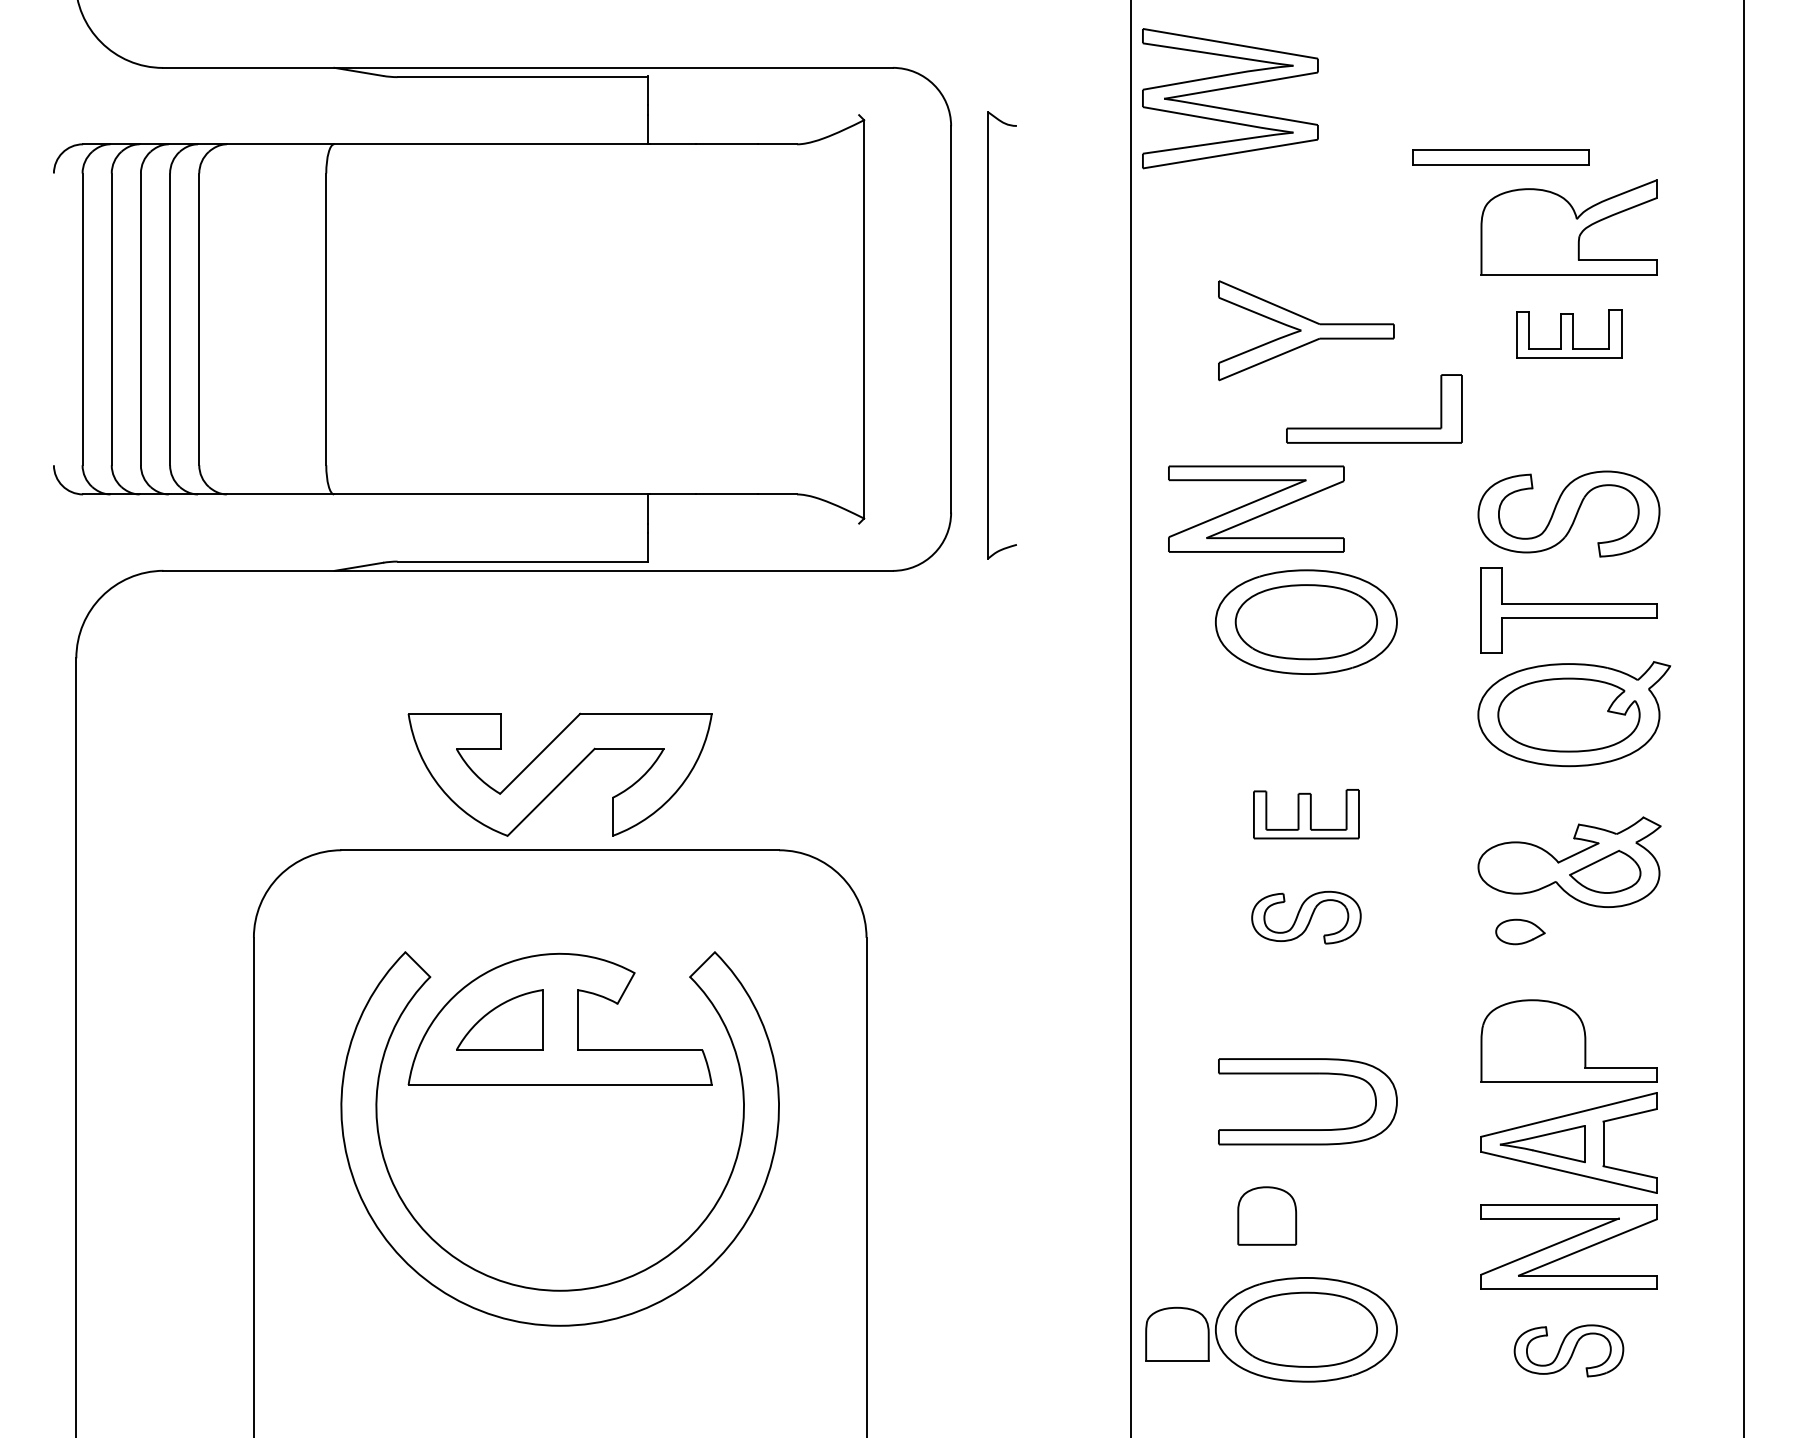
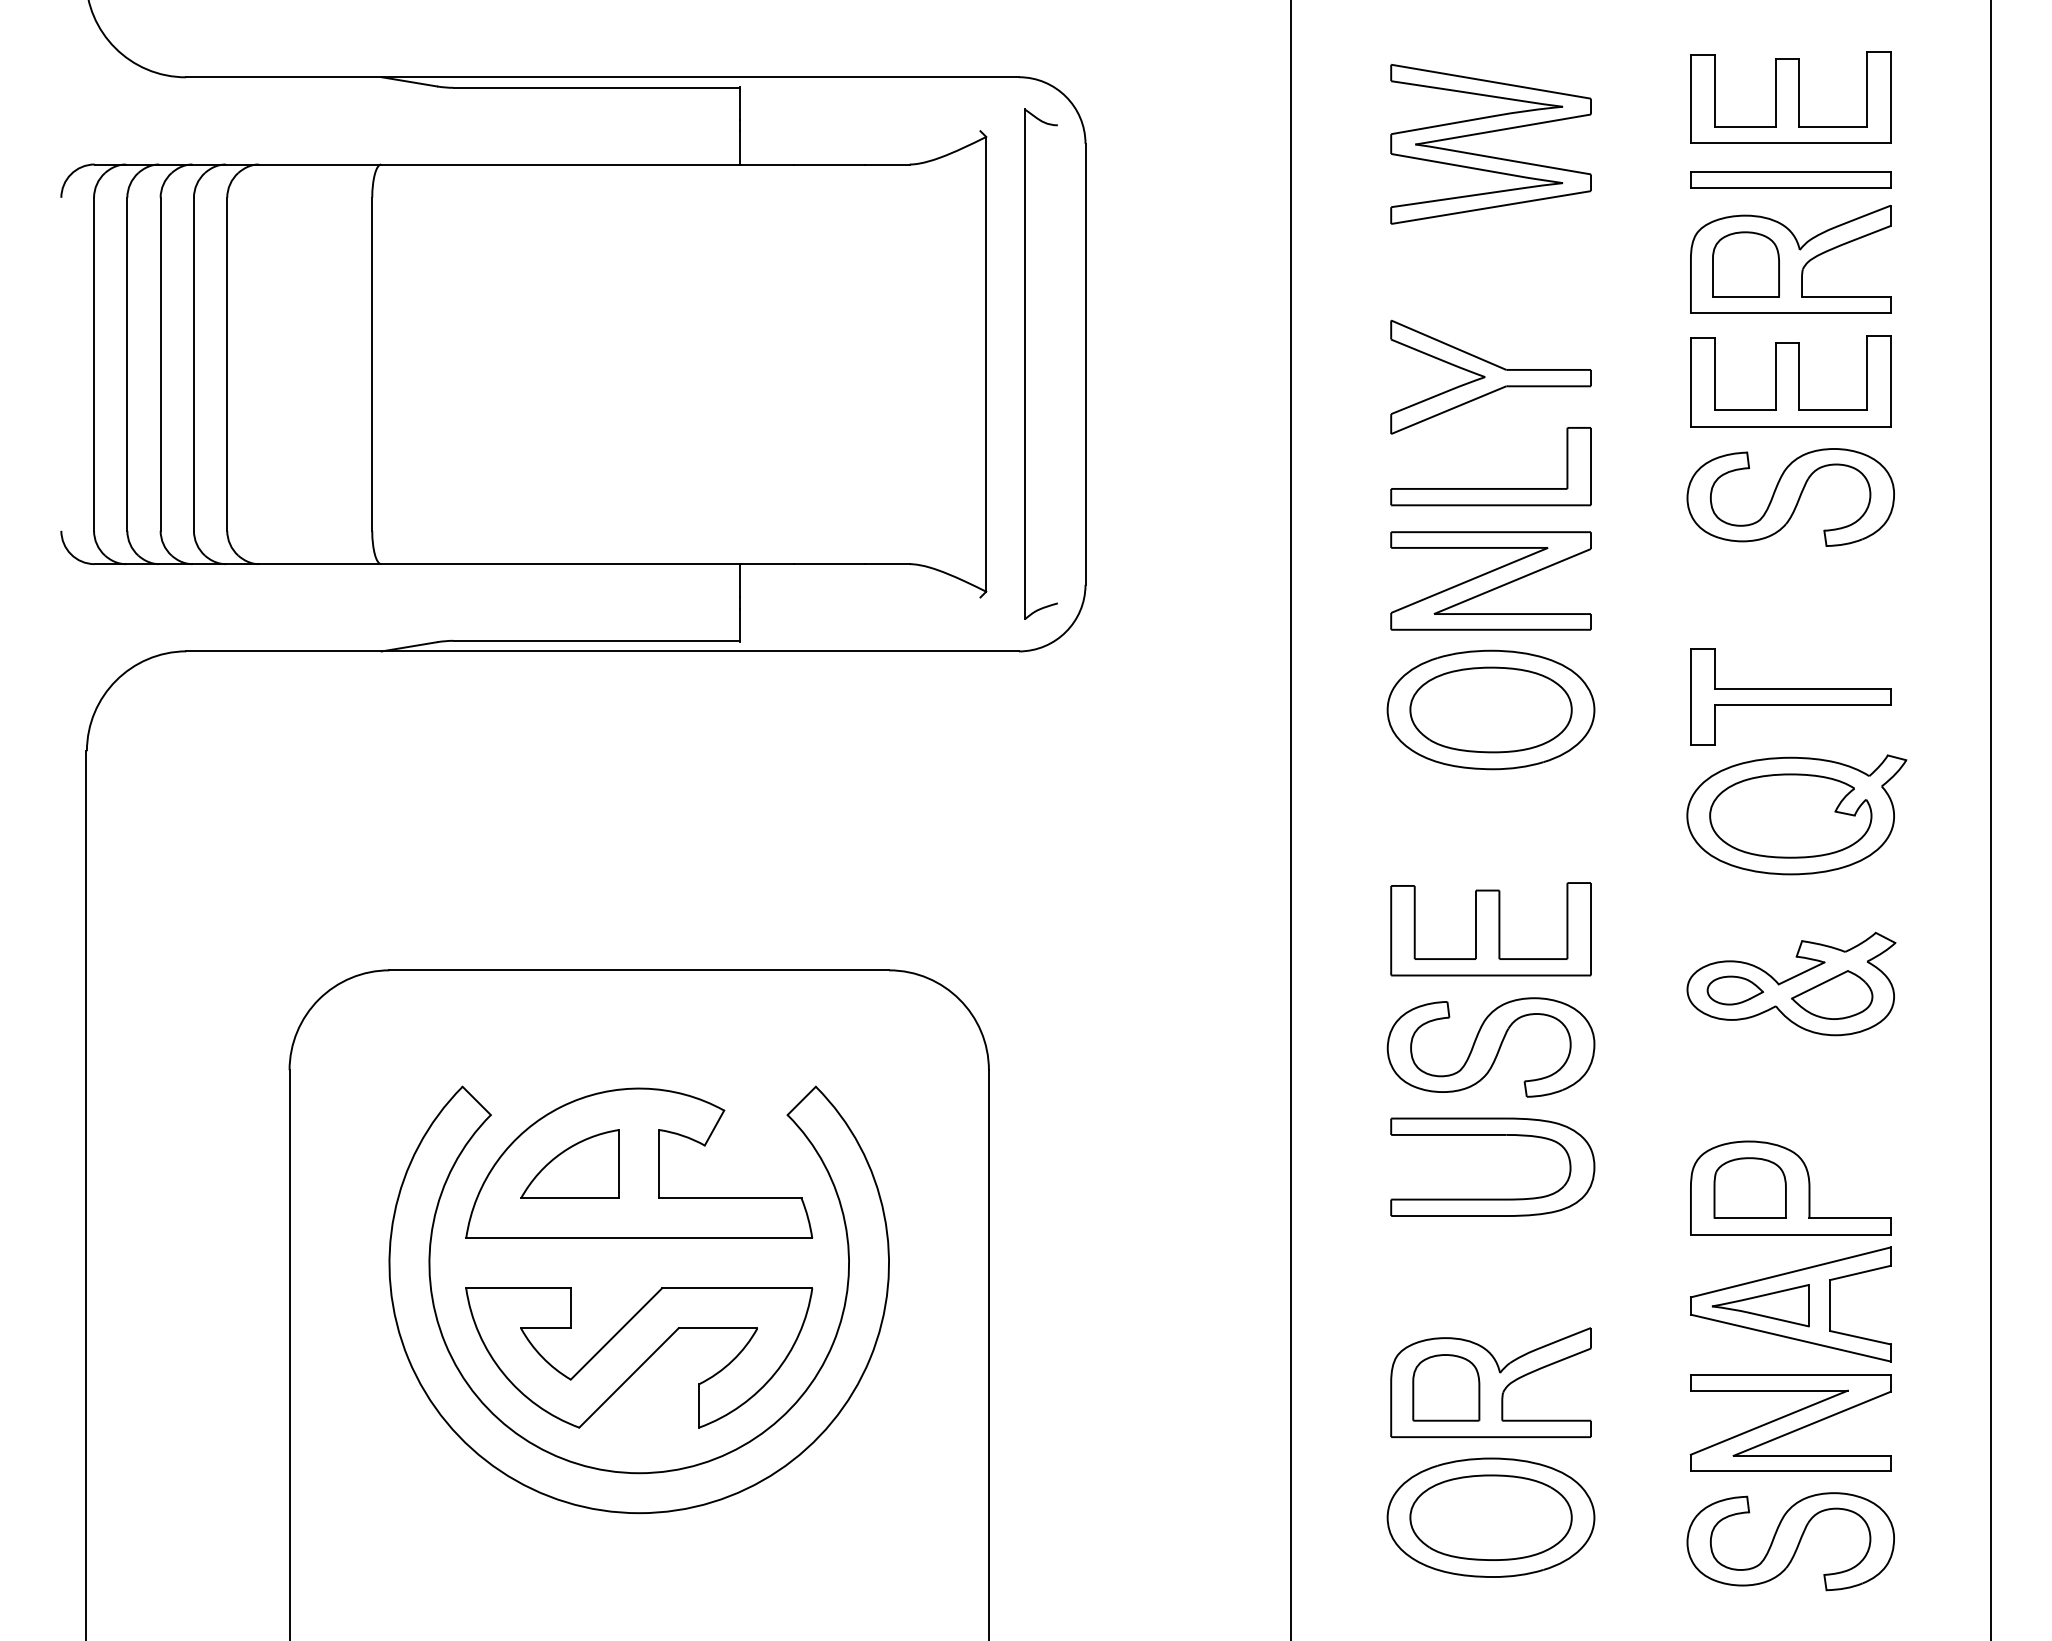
part: (1568, 85) -> (1790, 97), added
part: (1226, 89) -> (1486, 133), moved
part: (1500, 157) -> (1790, 179), moved
part: (1529, 231) -> (1745, 264), added
part: (1568, 333) -> (1790, 380), size x1.67
part: (988, 335) -> (1025, 364), moved
part: (1374, 427) -> (1491, 487), moved
part: (1256, 508) -> (1491, 580), moved
part: (1568, 513) -> (1790, 496), moved
part: (559, 774) -> (638, 1357), moved
part: (1306, 813) -> (1491, 928), size x1.67
part: (1306, 917) -> (1491, 1047), size x1.67
part: (1520, 931) -> (1735, 990), moved
part: (1307, 1074) -> (1492, 1136), moved
part: (1306, 1211) -> (1491, 1382), added
part: (1177, 1333) -> (1750, 1187), moved
part: (1568, 1350) -> (1790, 1541), size x1.67

